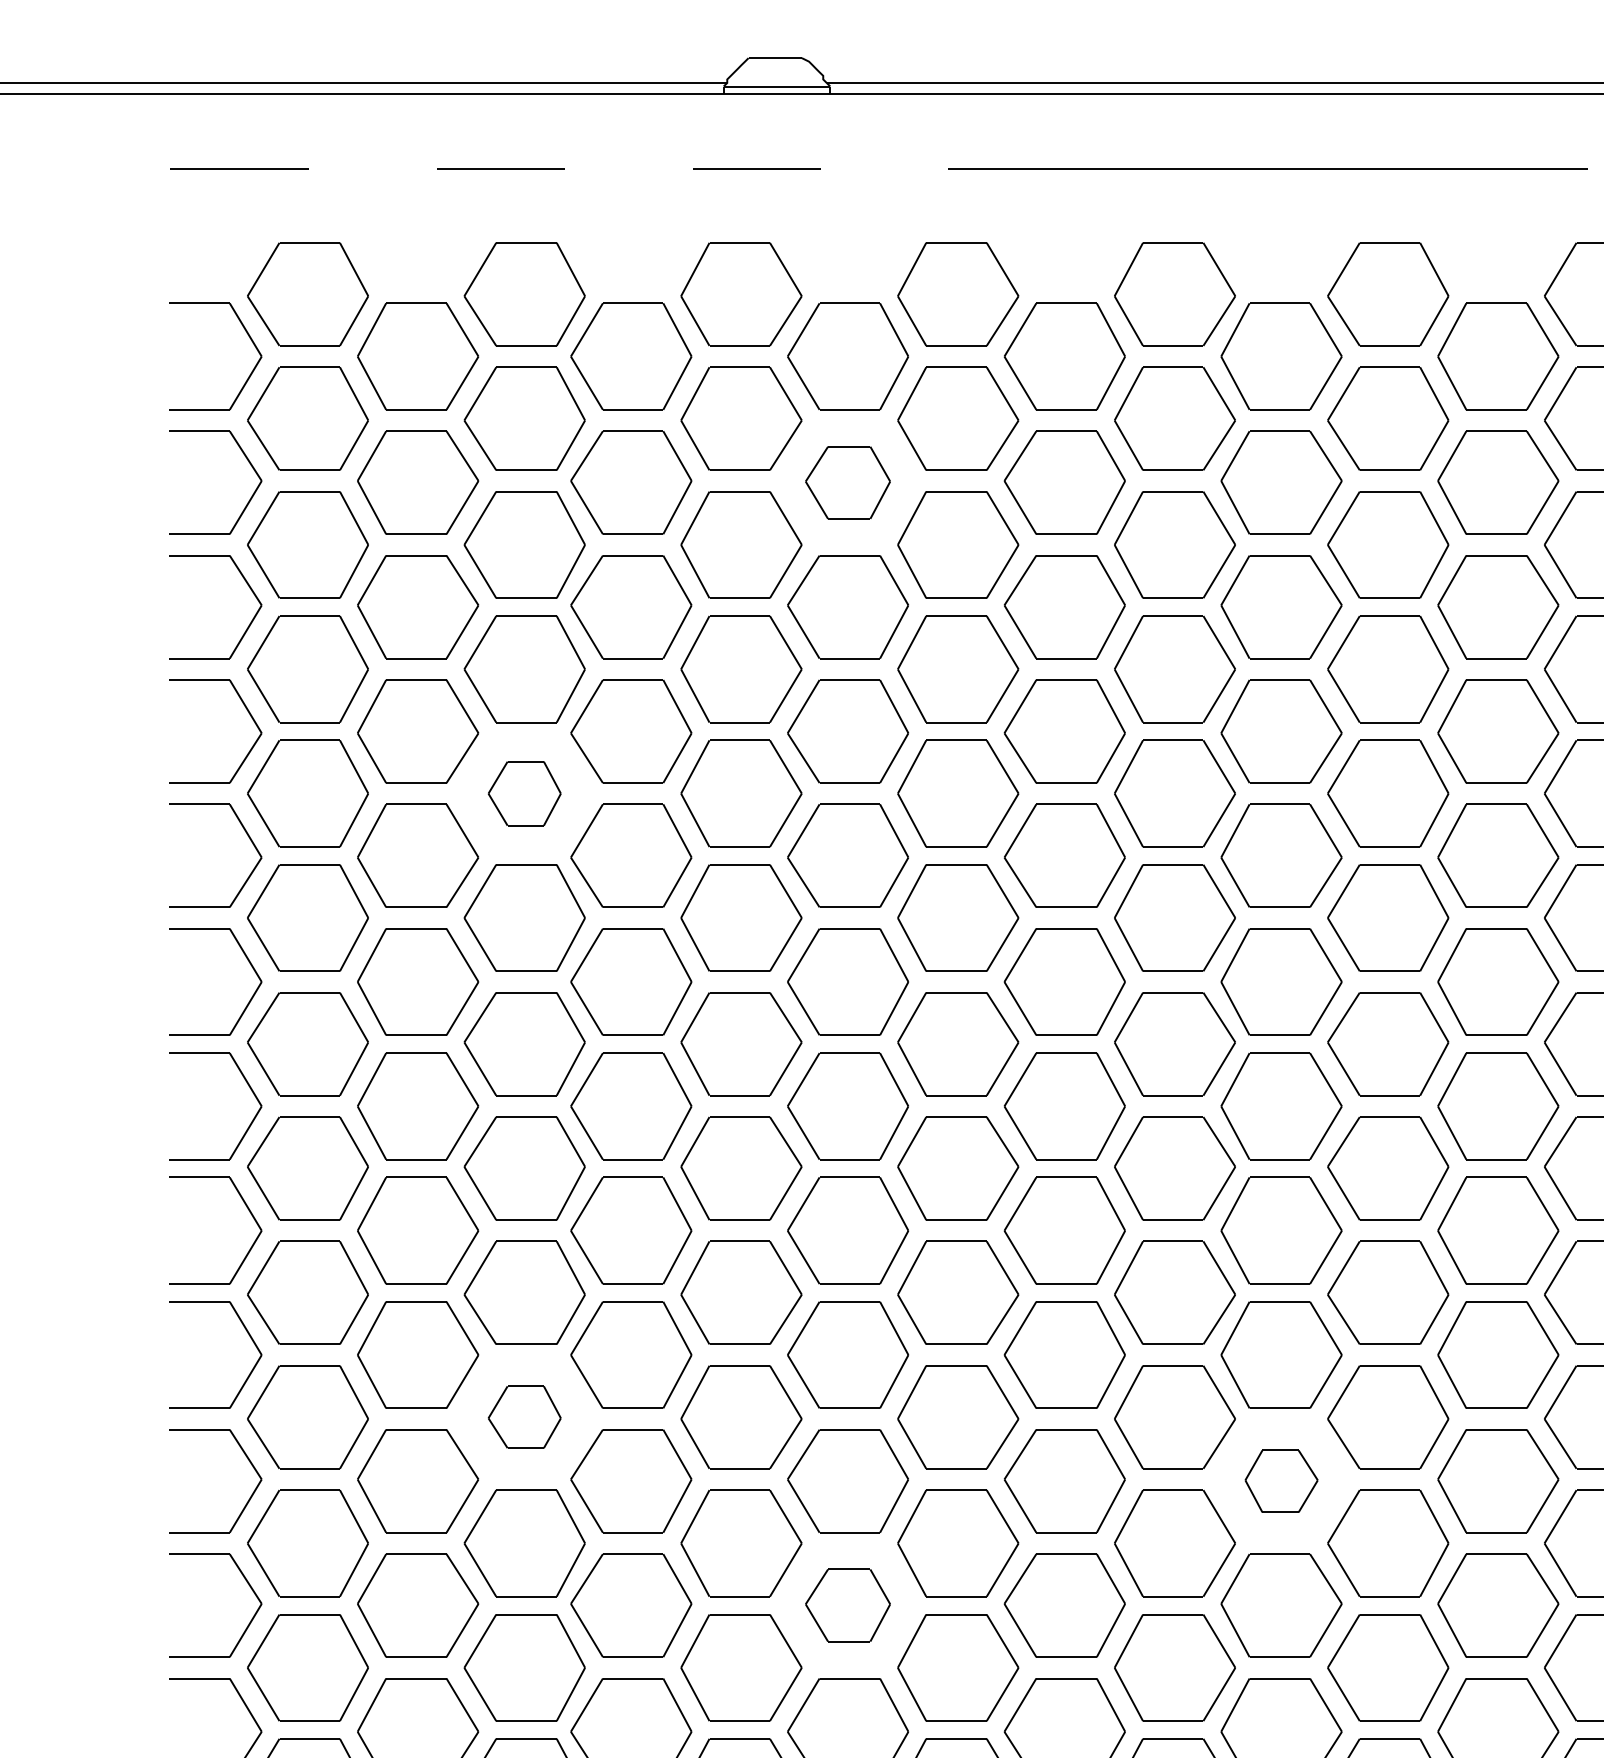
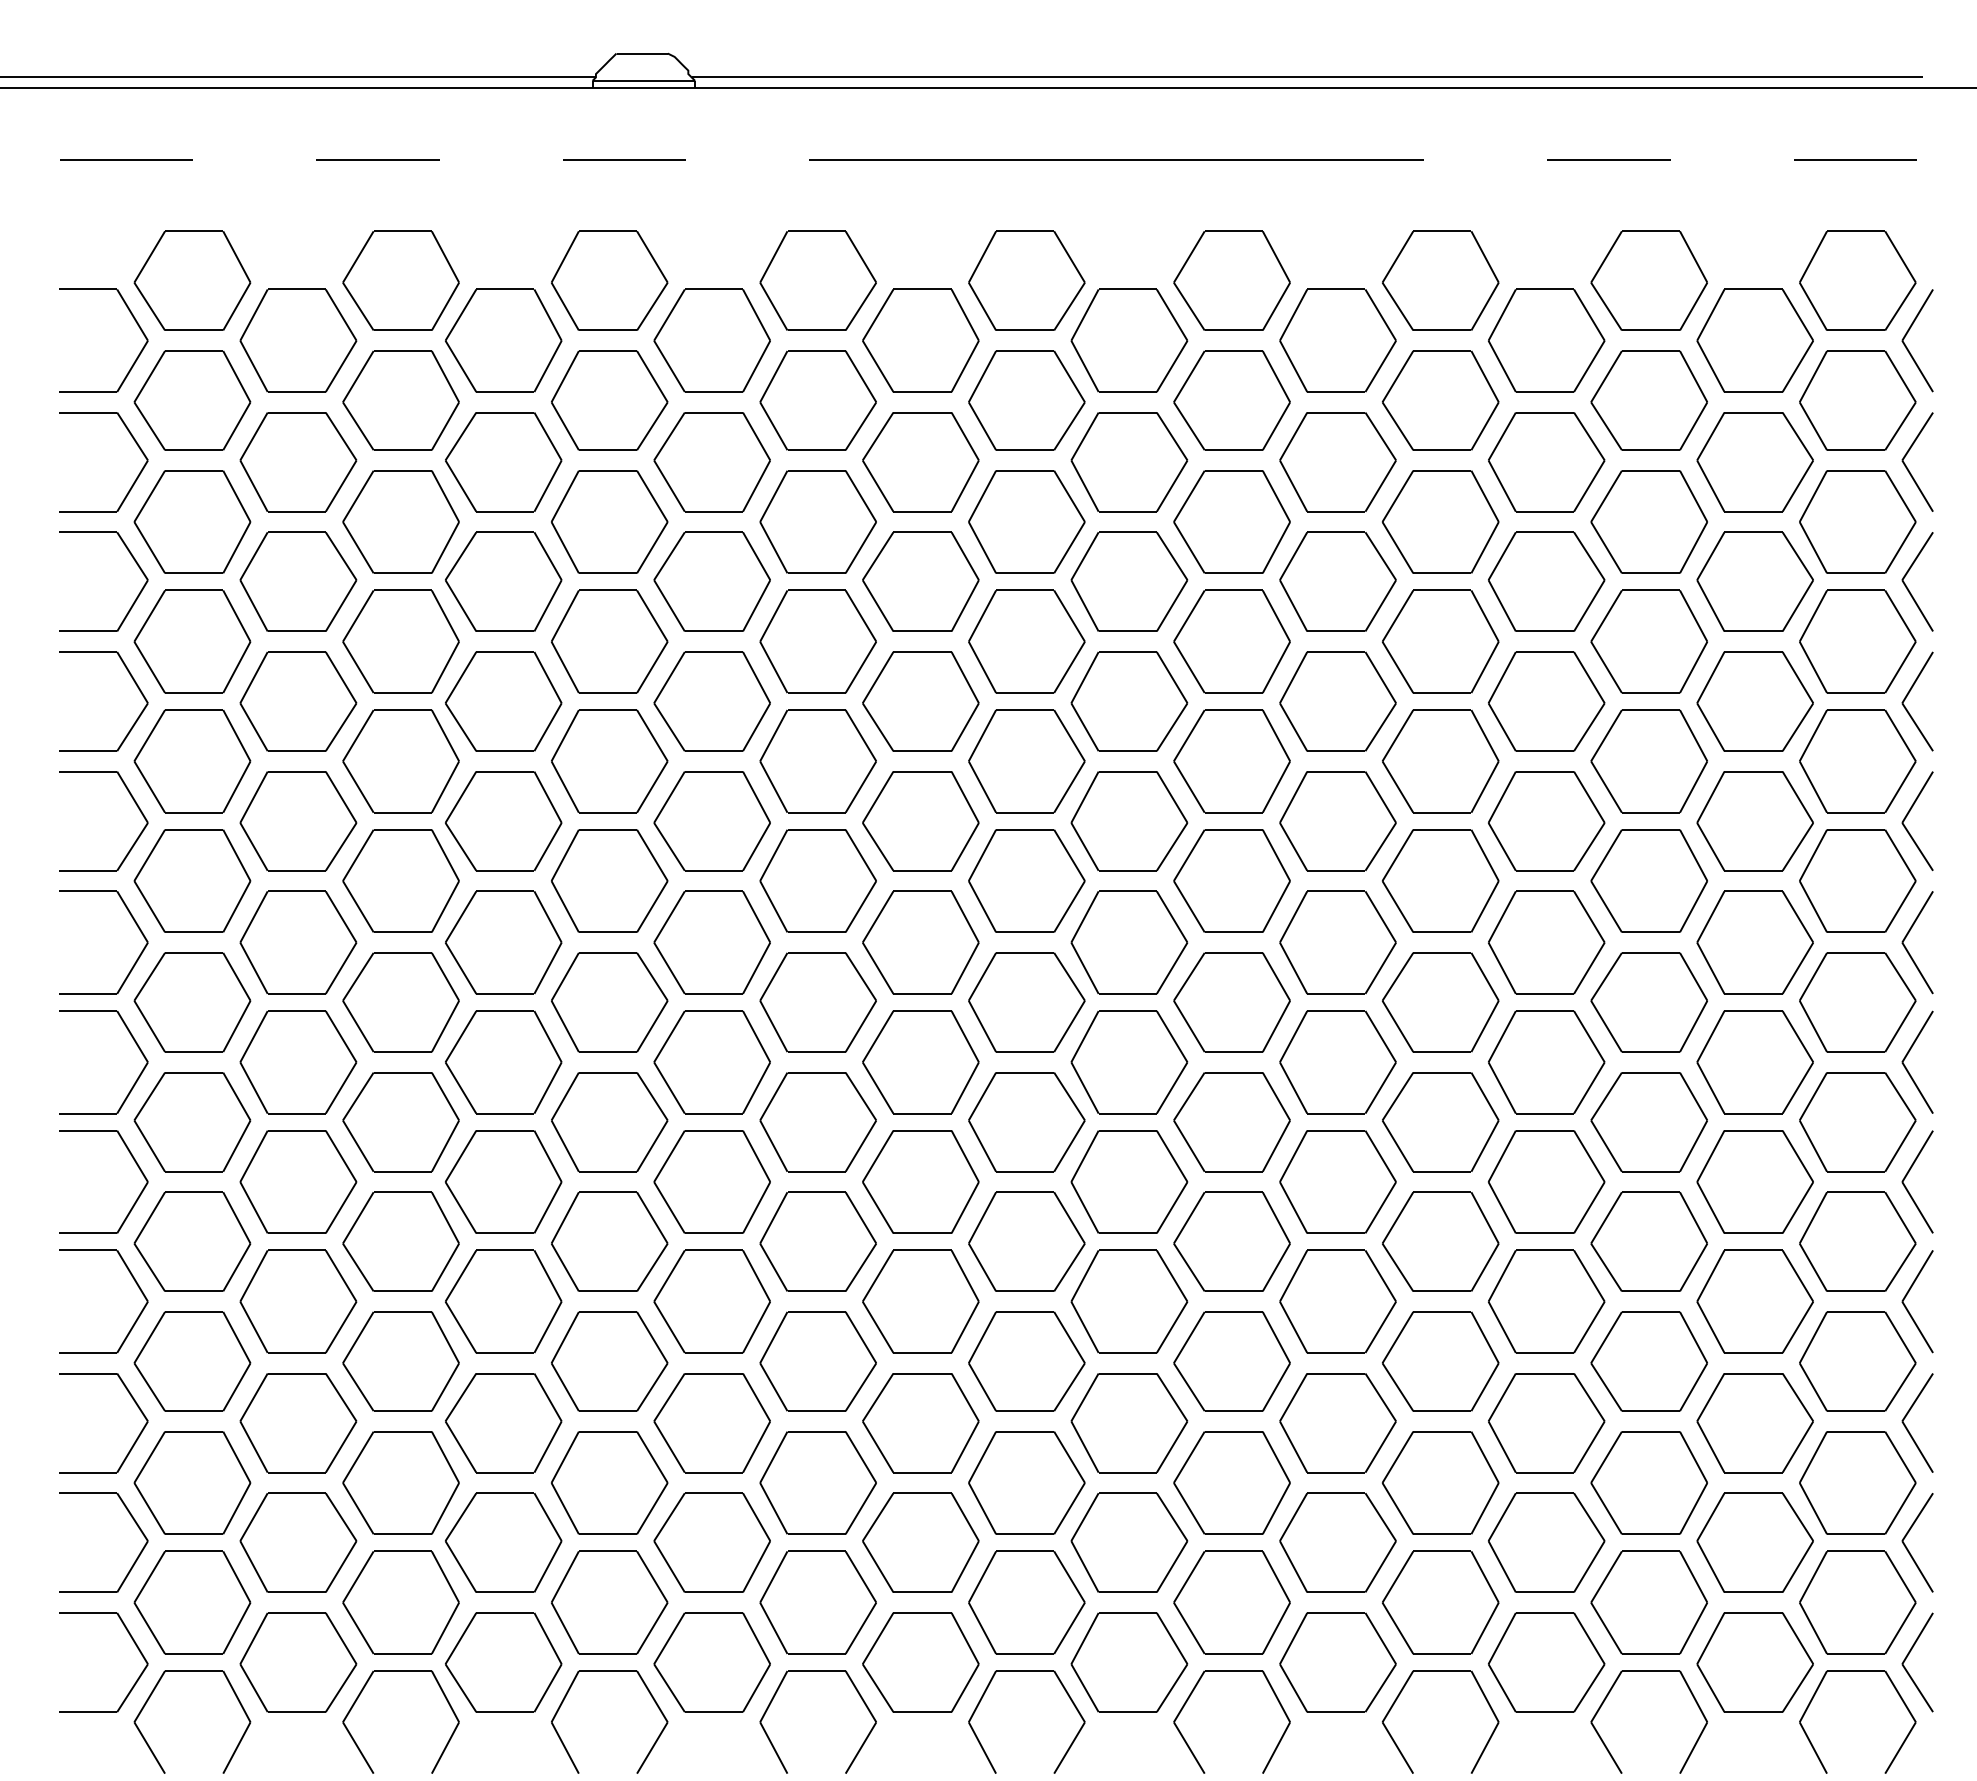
part: (847, 483) -> (711, 462), size x1.43
part: (524, 793) -> (400, 761), size x1.67
part: (524, 1417) -> (400, 1361), size x1.67
part: (1281, 1481) -> (1129, 1423), size x1.67
part: (847, 1605) -> (711, 1542), size x1.43

